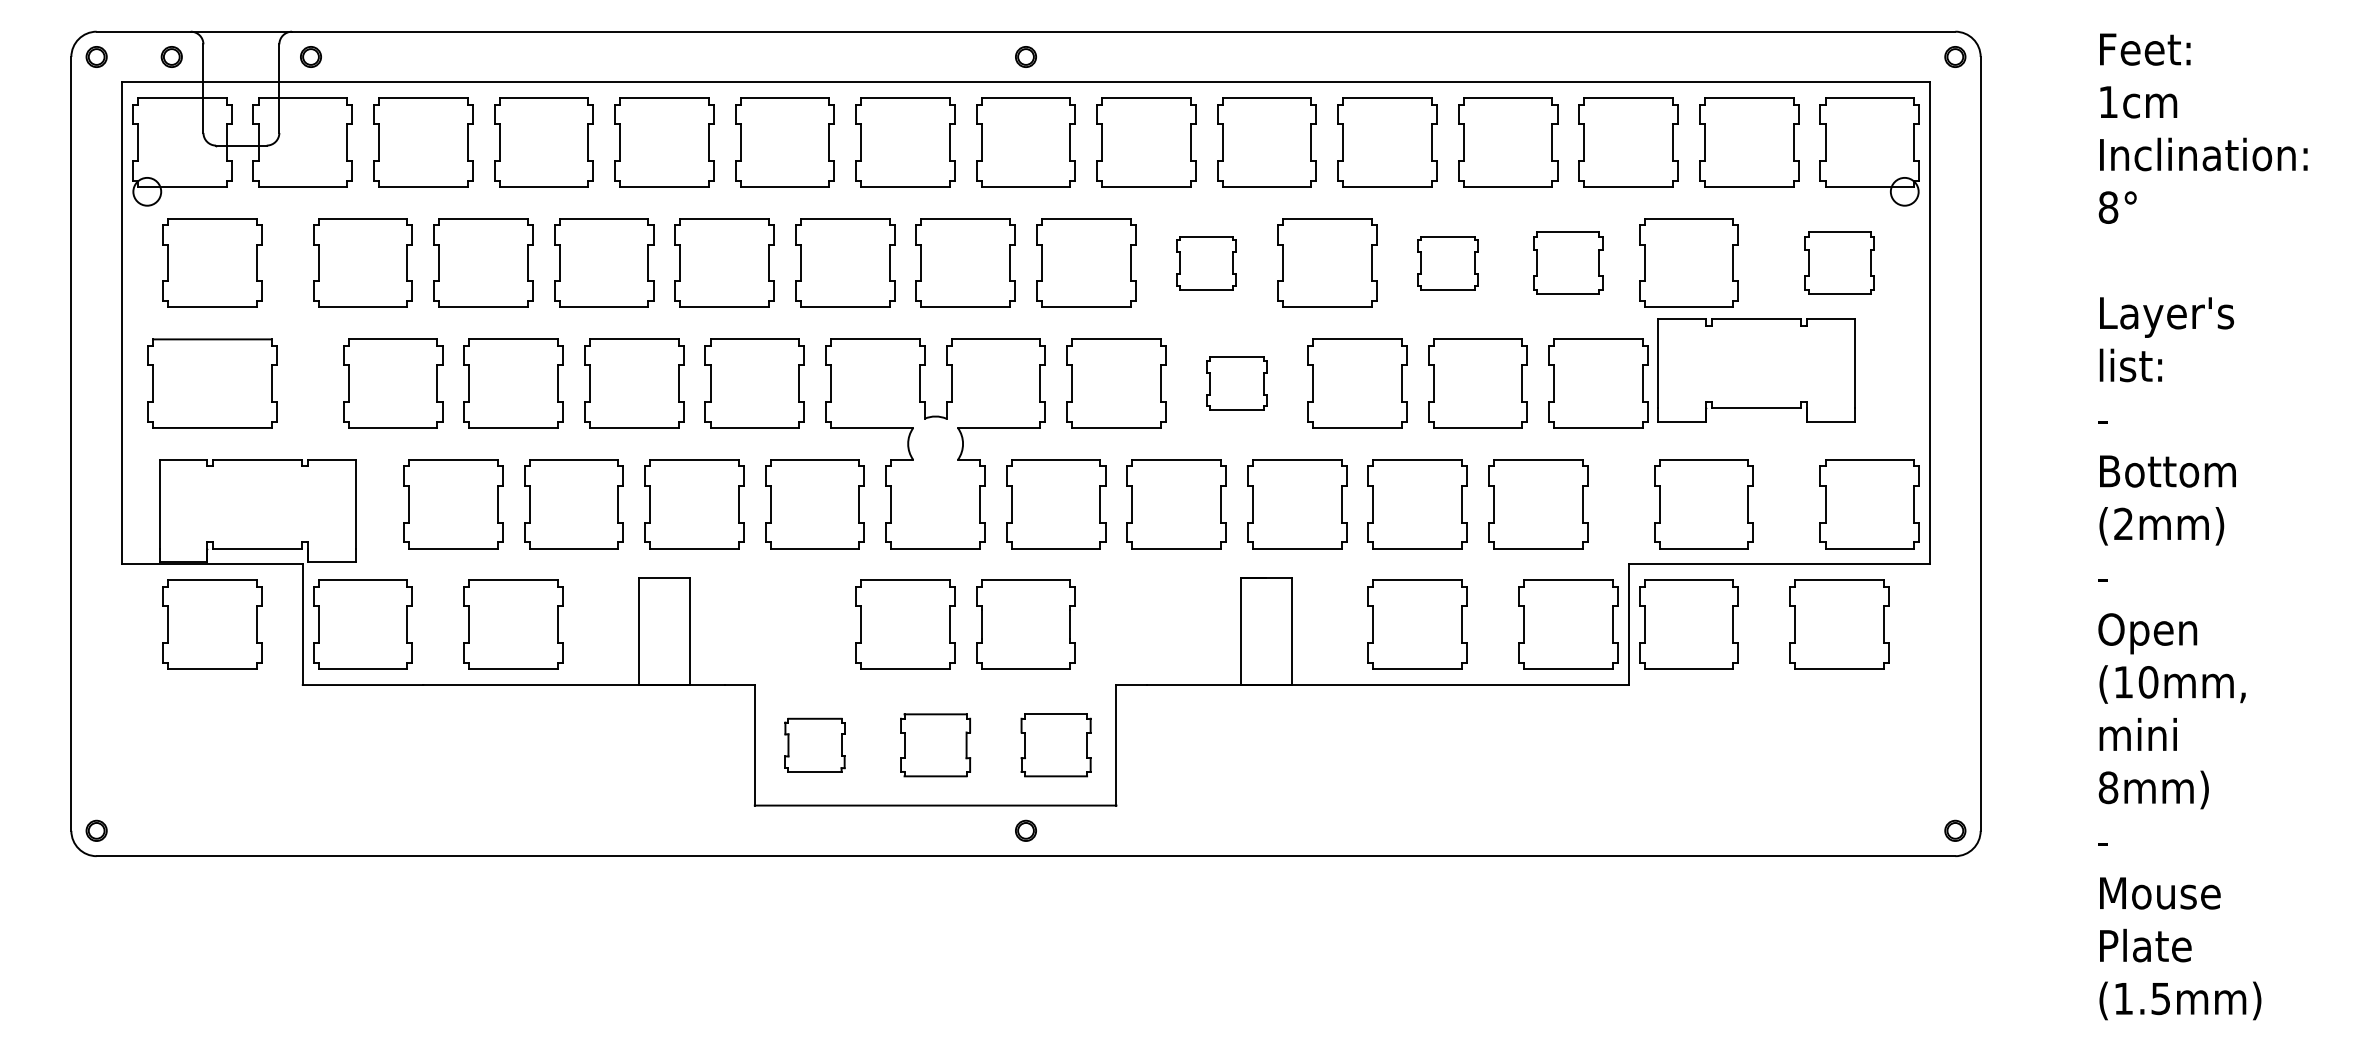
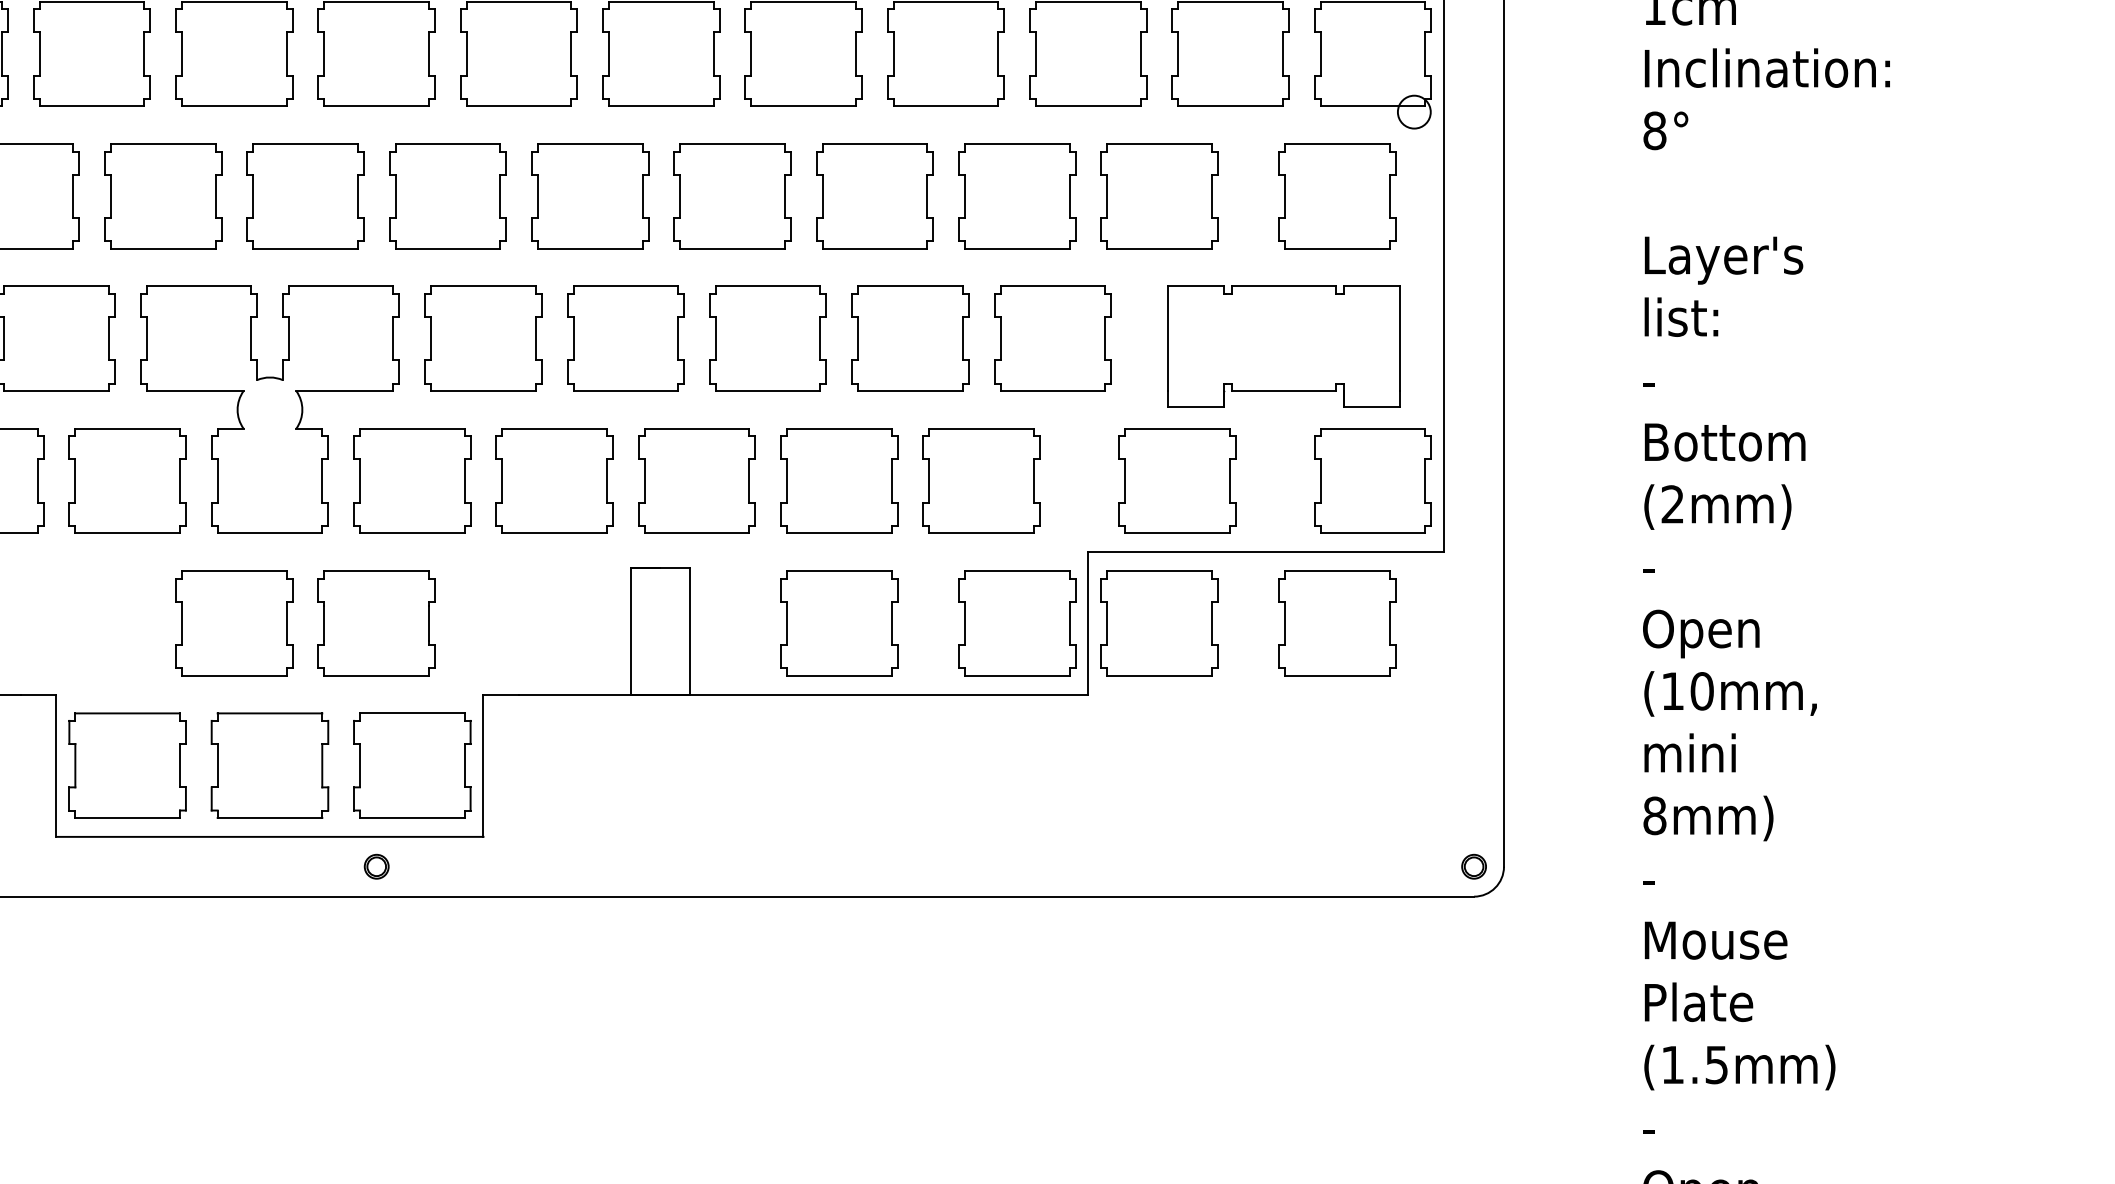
part: (1206, 262) -> (589, 195), size x1.67
part: (1447, 262) -> (874, 195), size x1.67
part: (1568, 262) -> (1017, 195), size x1.43
part: (1839, 262) -> (1337, 195), size x1.43
part: (1756, 370) -> (1284, 346), moved
part: (1236, 383) -> (625, 338), size x1.67
part: (814, 745) -> (126, 765), size x1.67
part: (935, 745) -> (269, 765), size x1.43
part: (1055, 745) -> (411, 765), size x1.43

